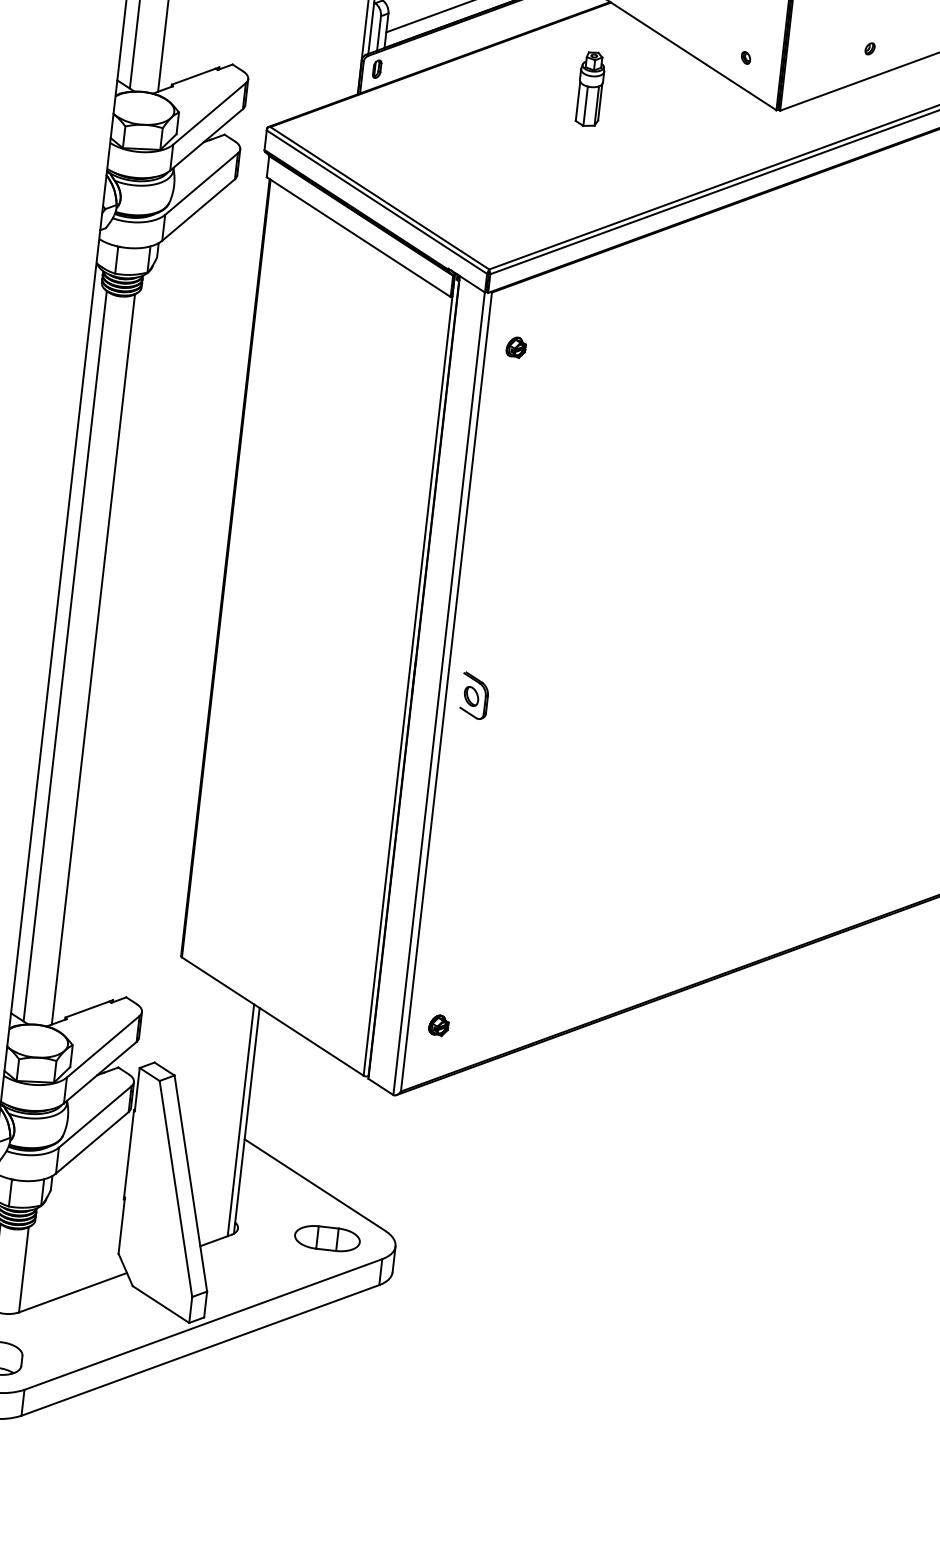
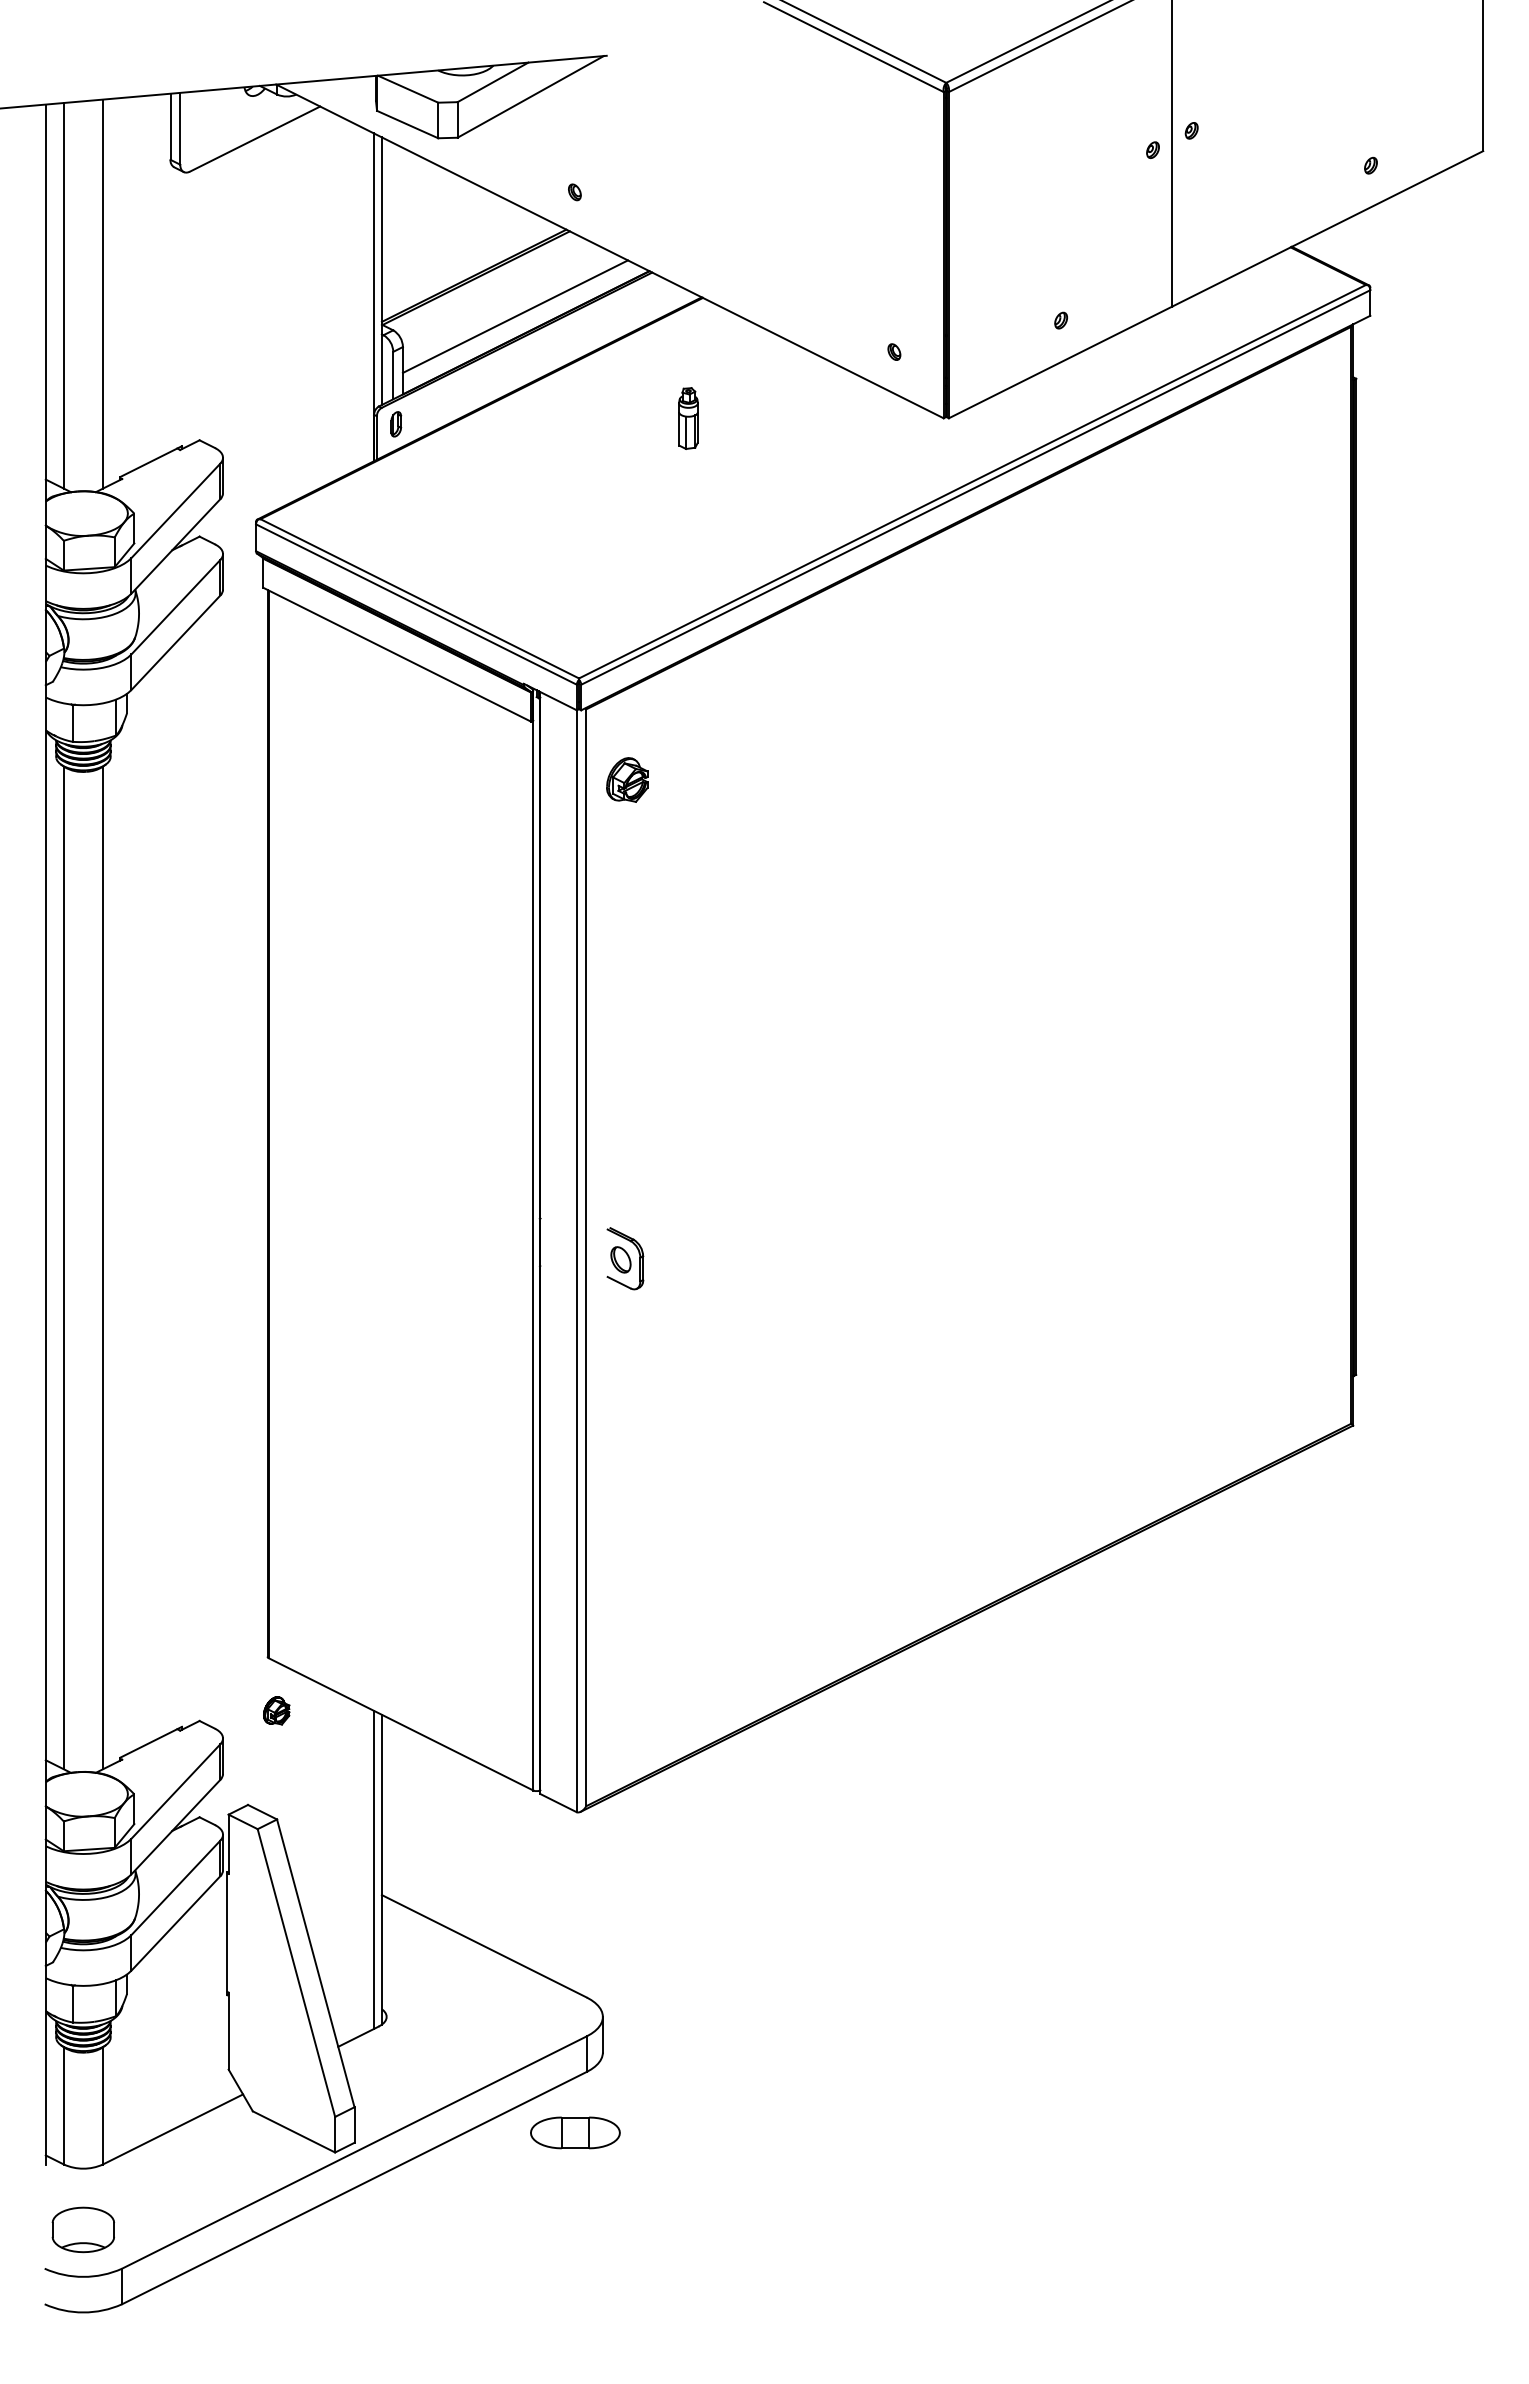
part: (590, 89) -> (688, 418), size x0.6
part: (516, 347) -> (627, 779), size x1.6
part: (438, 1025) -> (276, 1710), moved
part: (327, 1238) -> (575, 2132), moved

